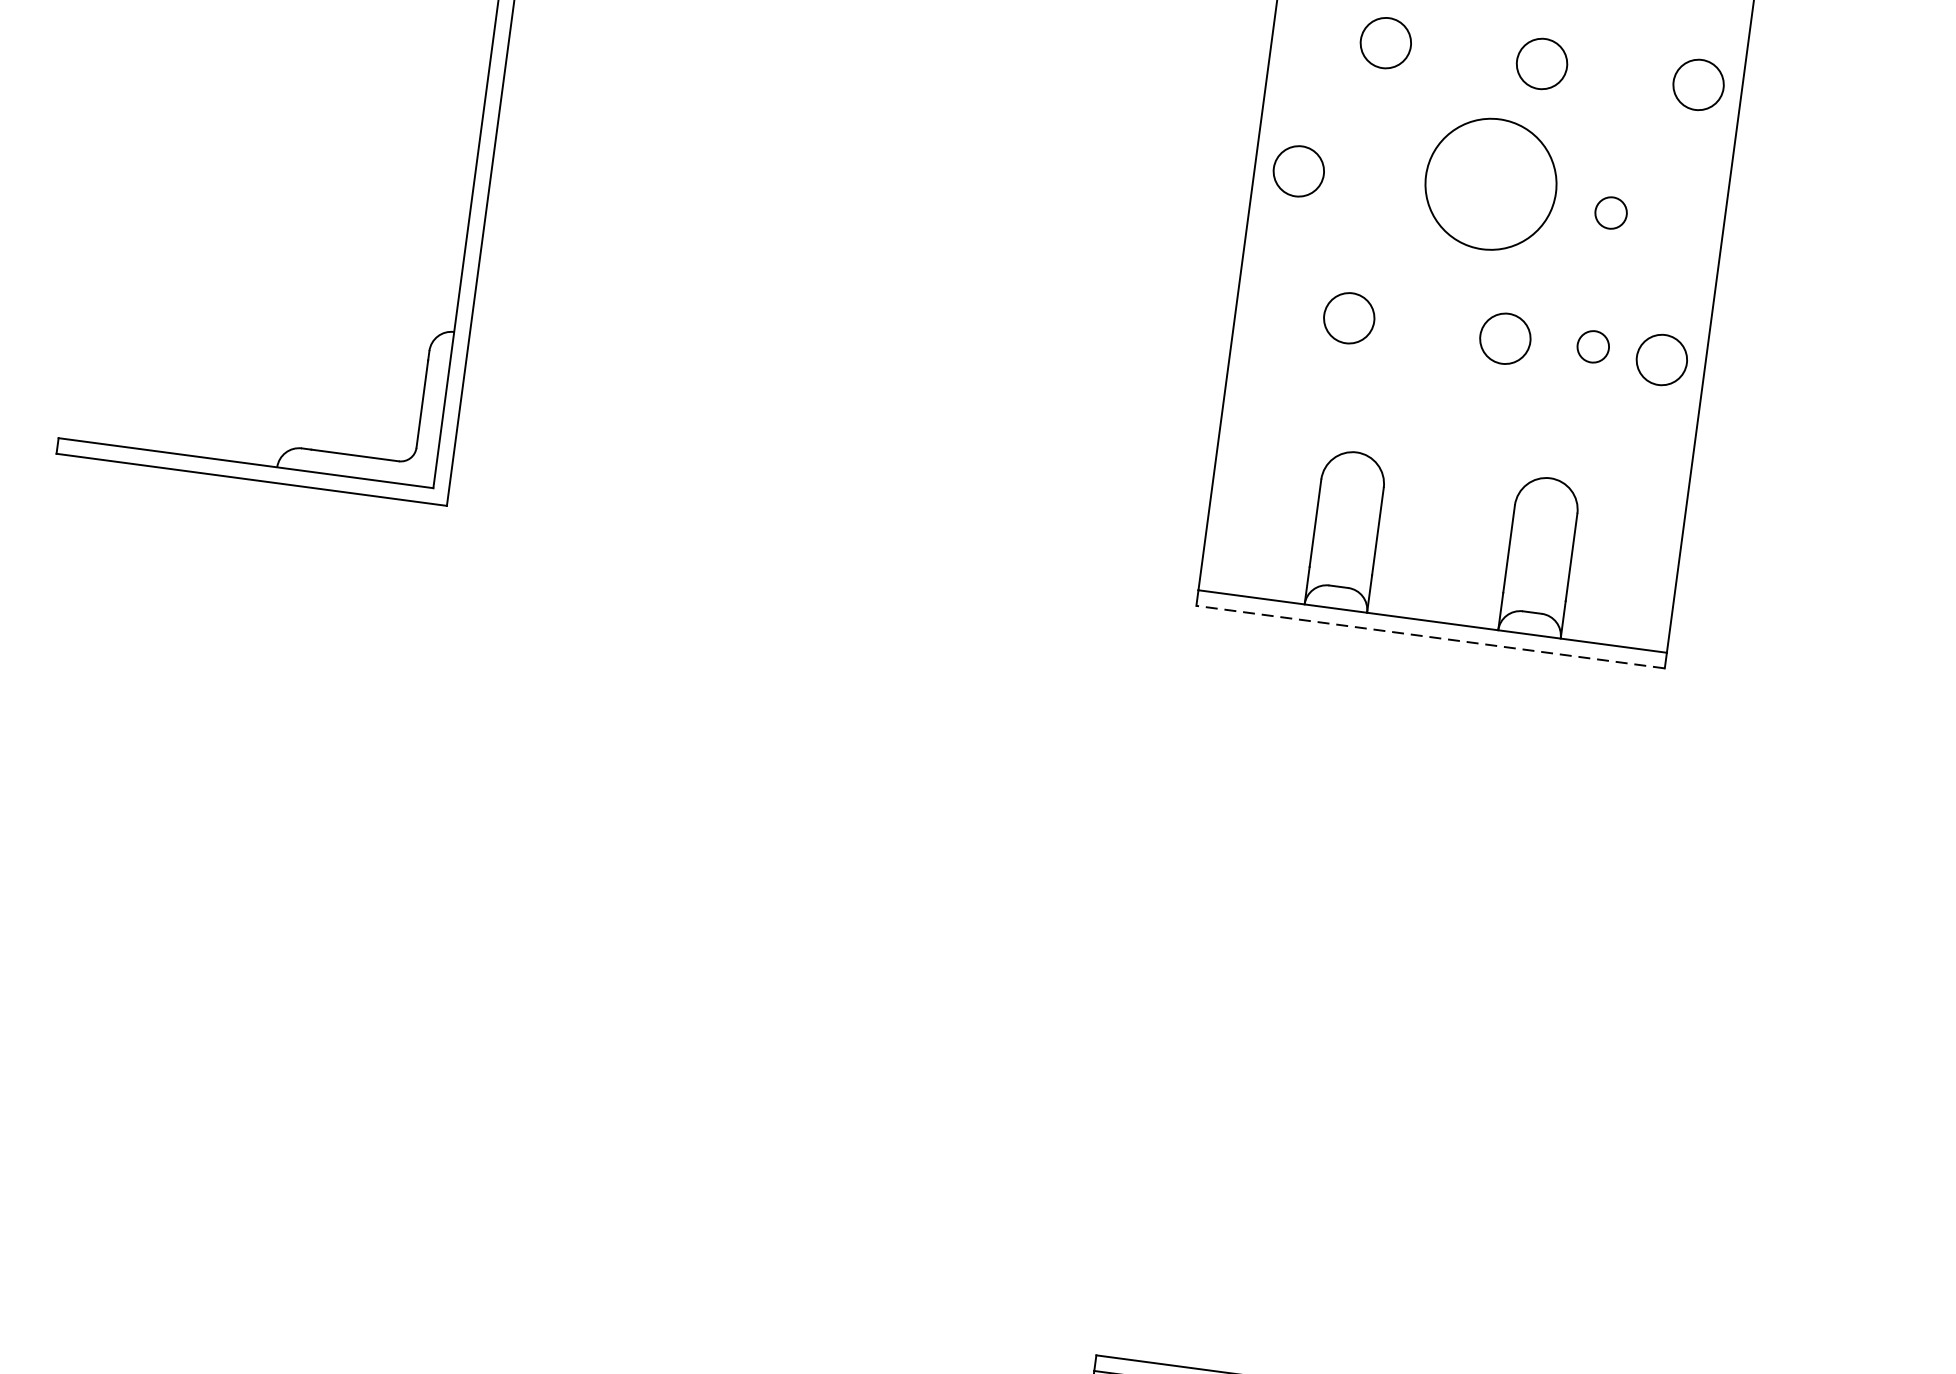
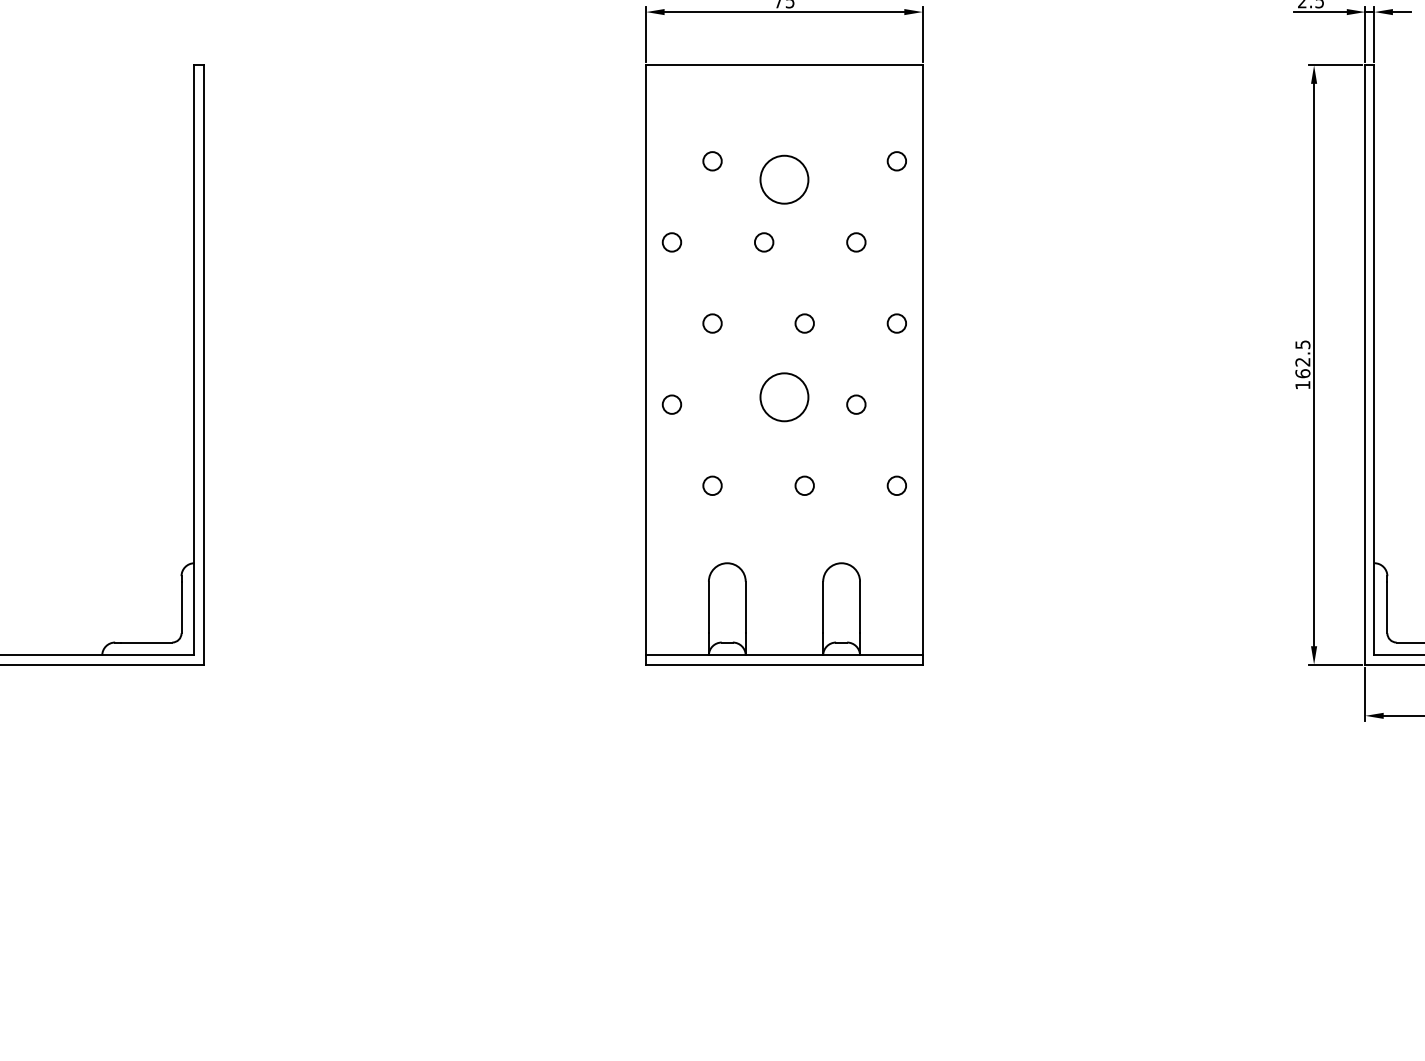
circle: (1385, 43) -> (712, 323), size x0.62
circle: (1541, 63) -> (804, 323), size x0.62
circle: (1697, 84) -> (896, 323), size x0.62
circle: (1298, 170) -> (671, 404), size x0.62
circle: (1491, 184) -> (784, 397), size x0.62
circle: (1349, 317) -> (712, 485), size x0.62
circle: (1505, 338) -> (804, 485), size x0.62
circle: (1593, 346) -> (856, 483), removed
circle: (1660, 358) -> (896, 485), size x0.62
line: (1429, 636) -> (783, 664), dashed -> solid

